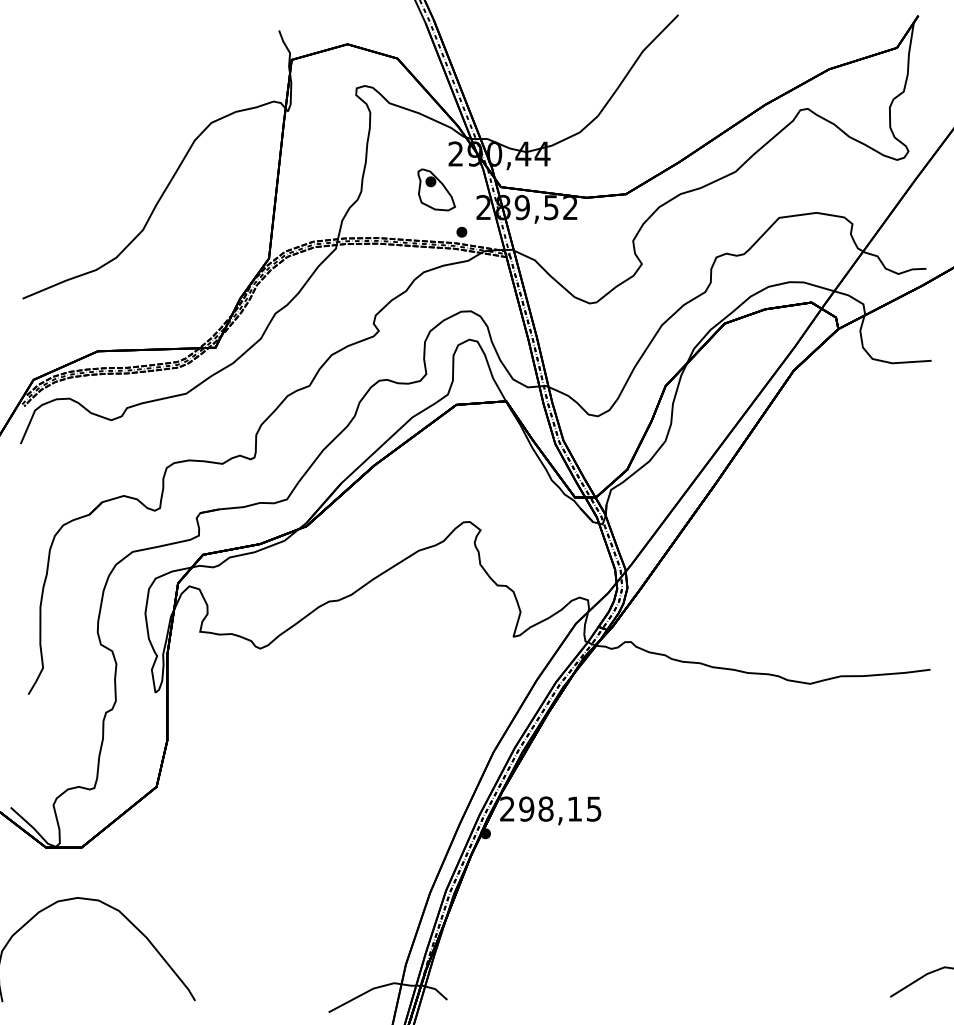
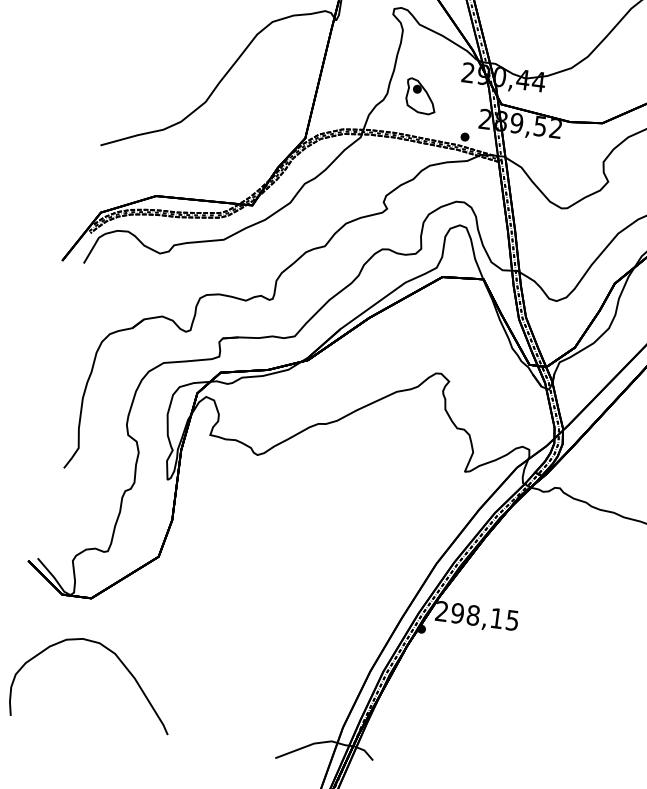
part: (436, 189) -> (421, 96), moved

